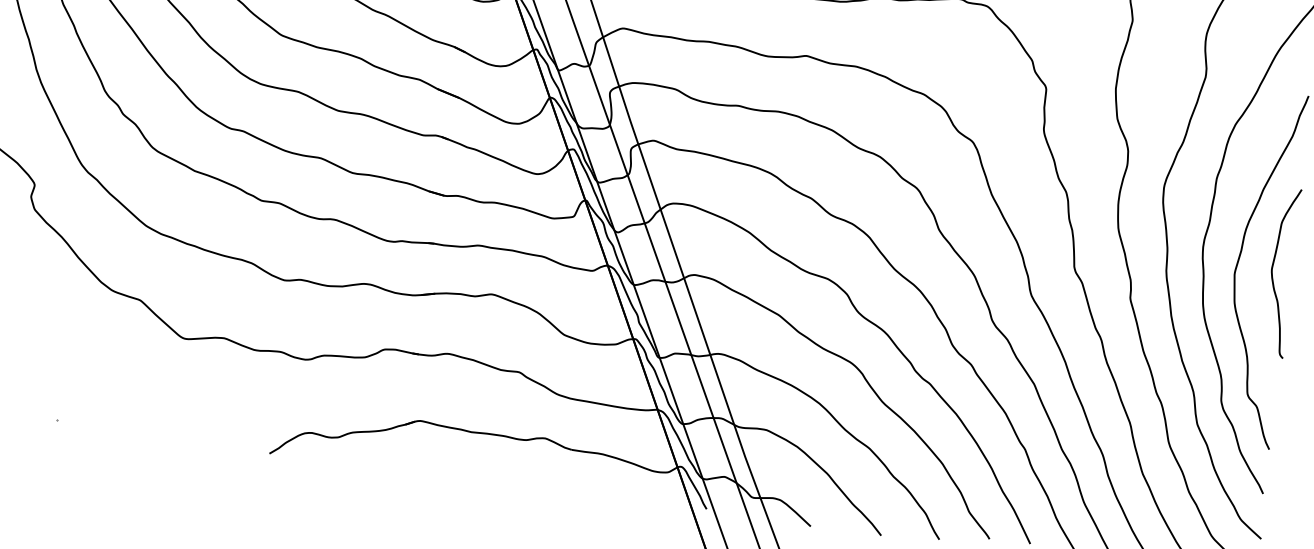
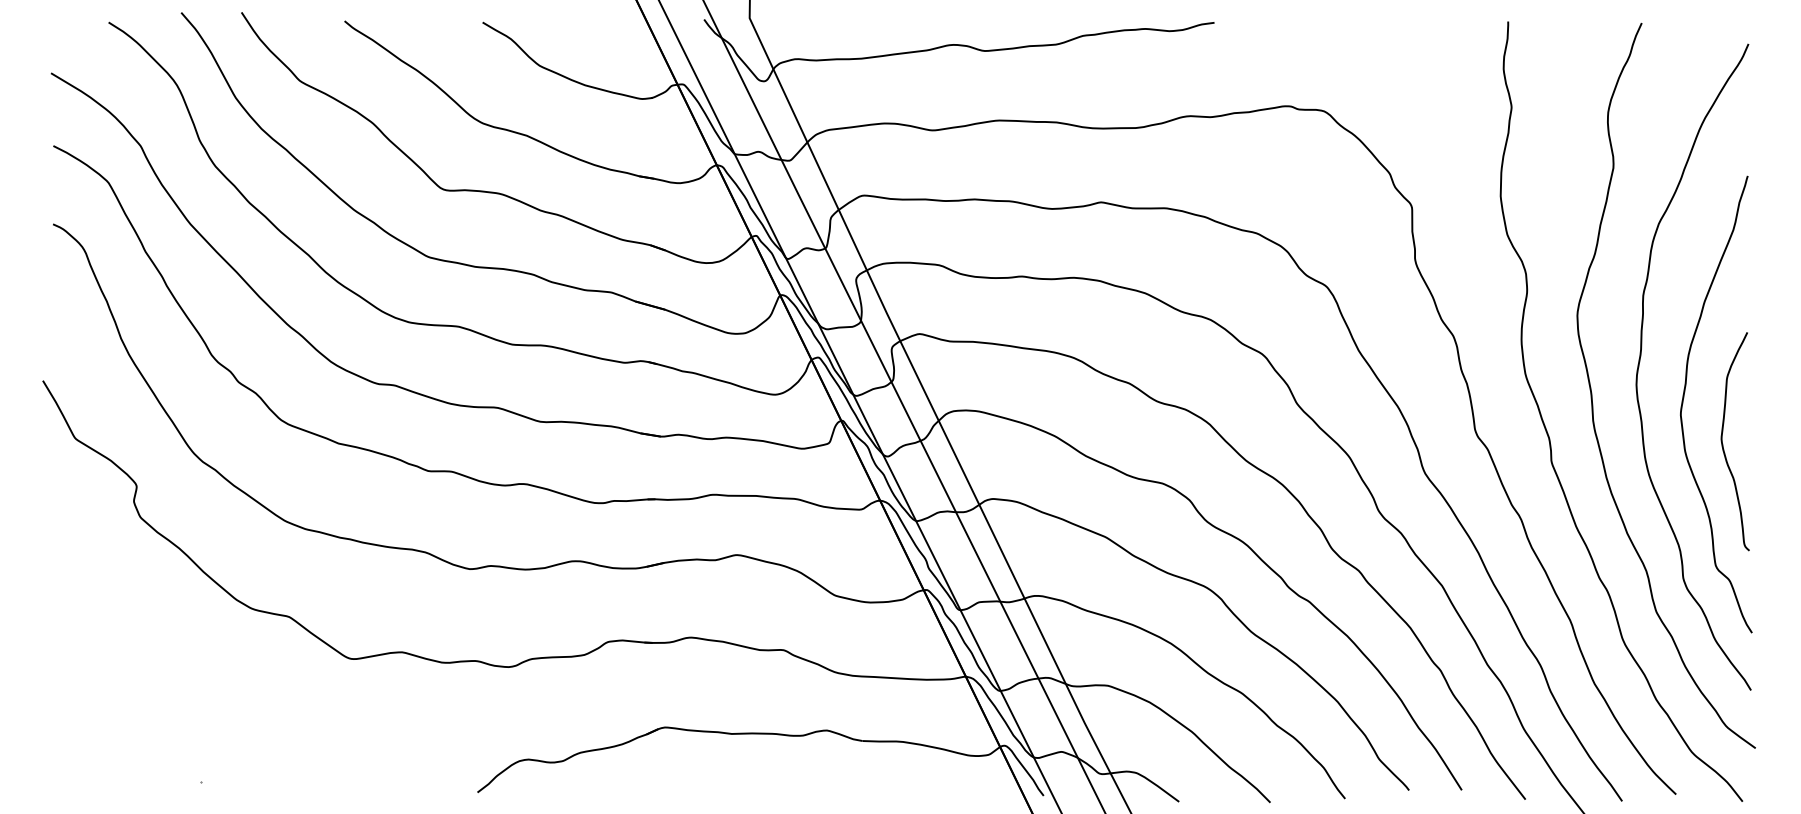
curve: (1272, 273) -> (1723, 444), moved

